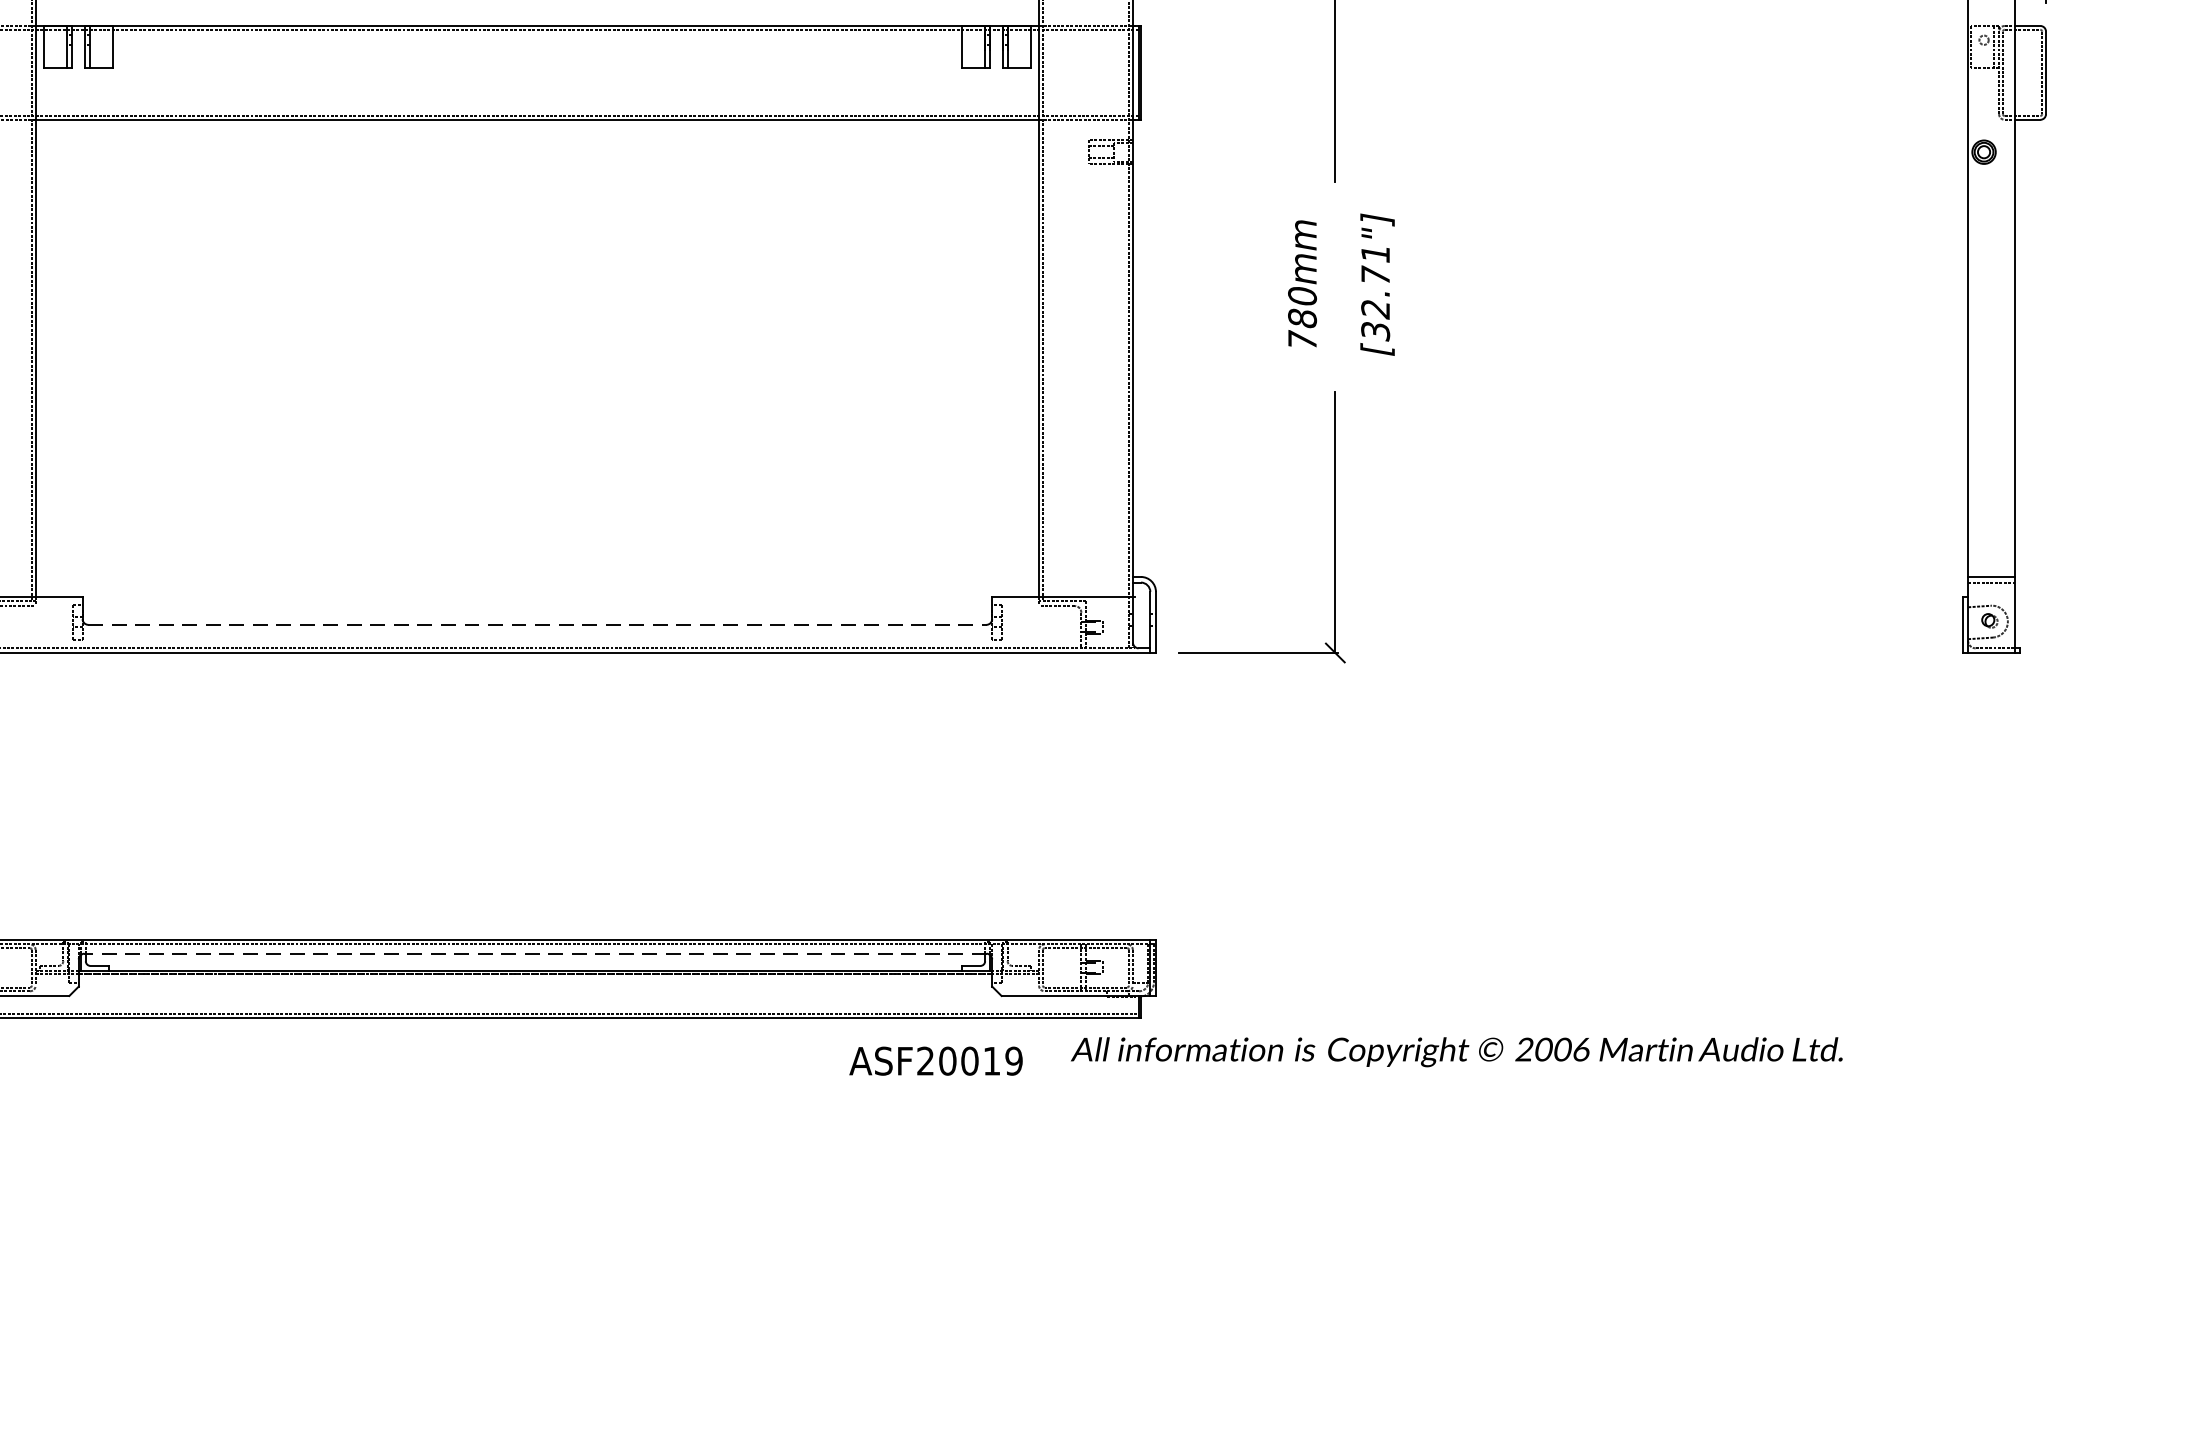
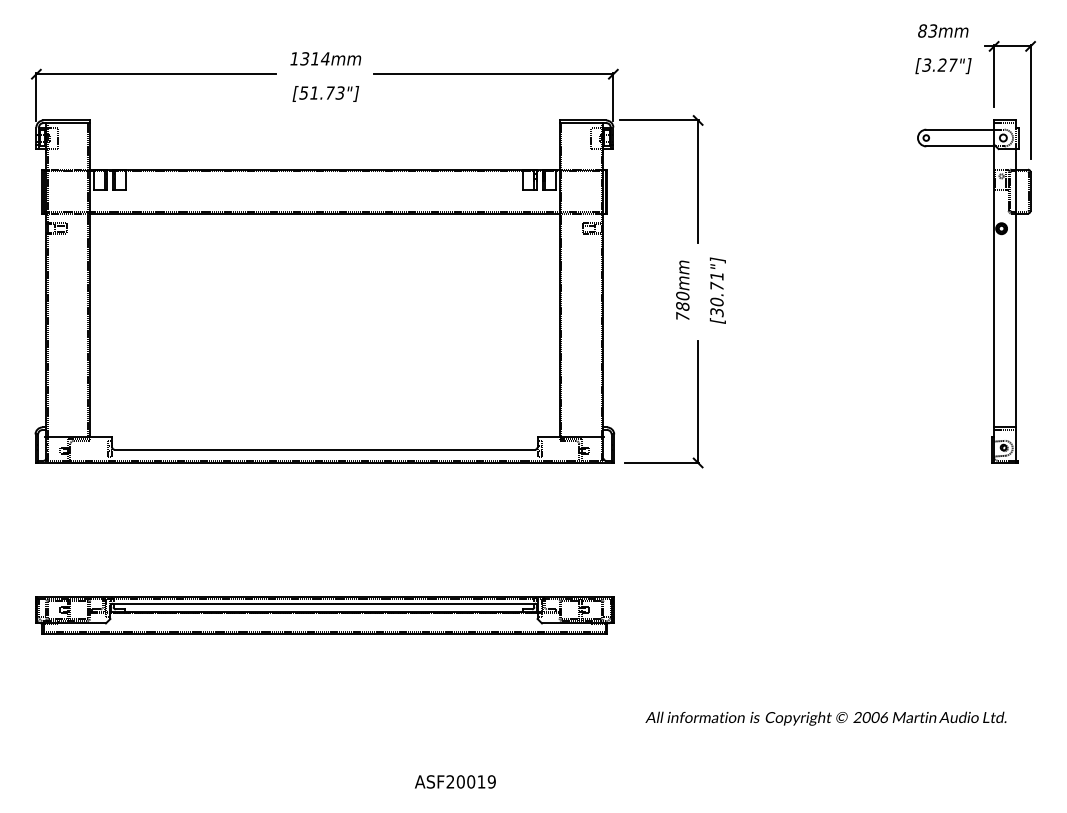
text: (1374, 307) -> (716, 301), [32.71"] -> [30.71"]
line: (538, 624) -> (325, 449), dashed -> solid
line: (534, 953) -> (323, 603), dashed -> solid
text: (1455, 1051) -> (825, 718), moved
text: (936, 1060) -> (455, 781), moved

